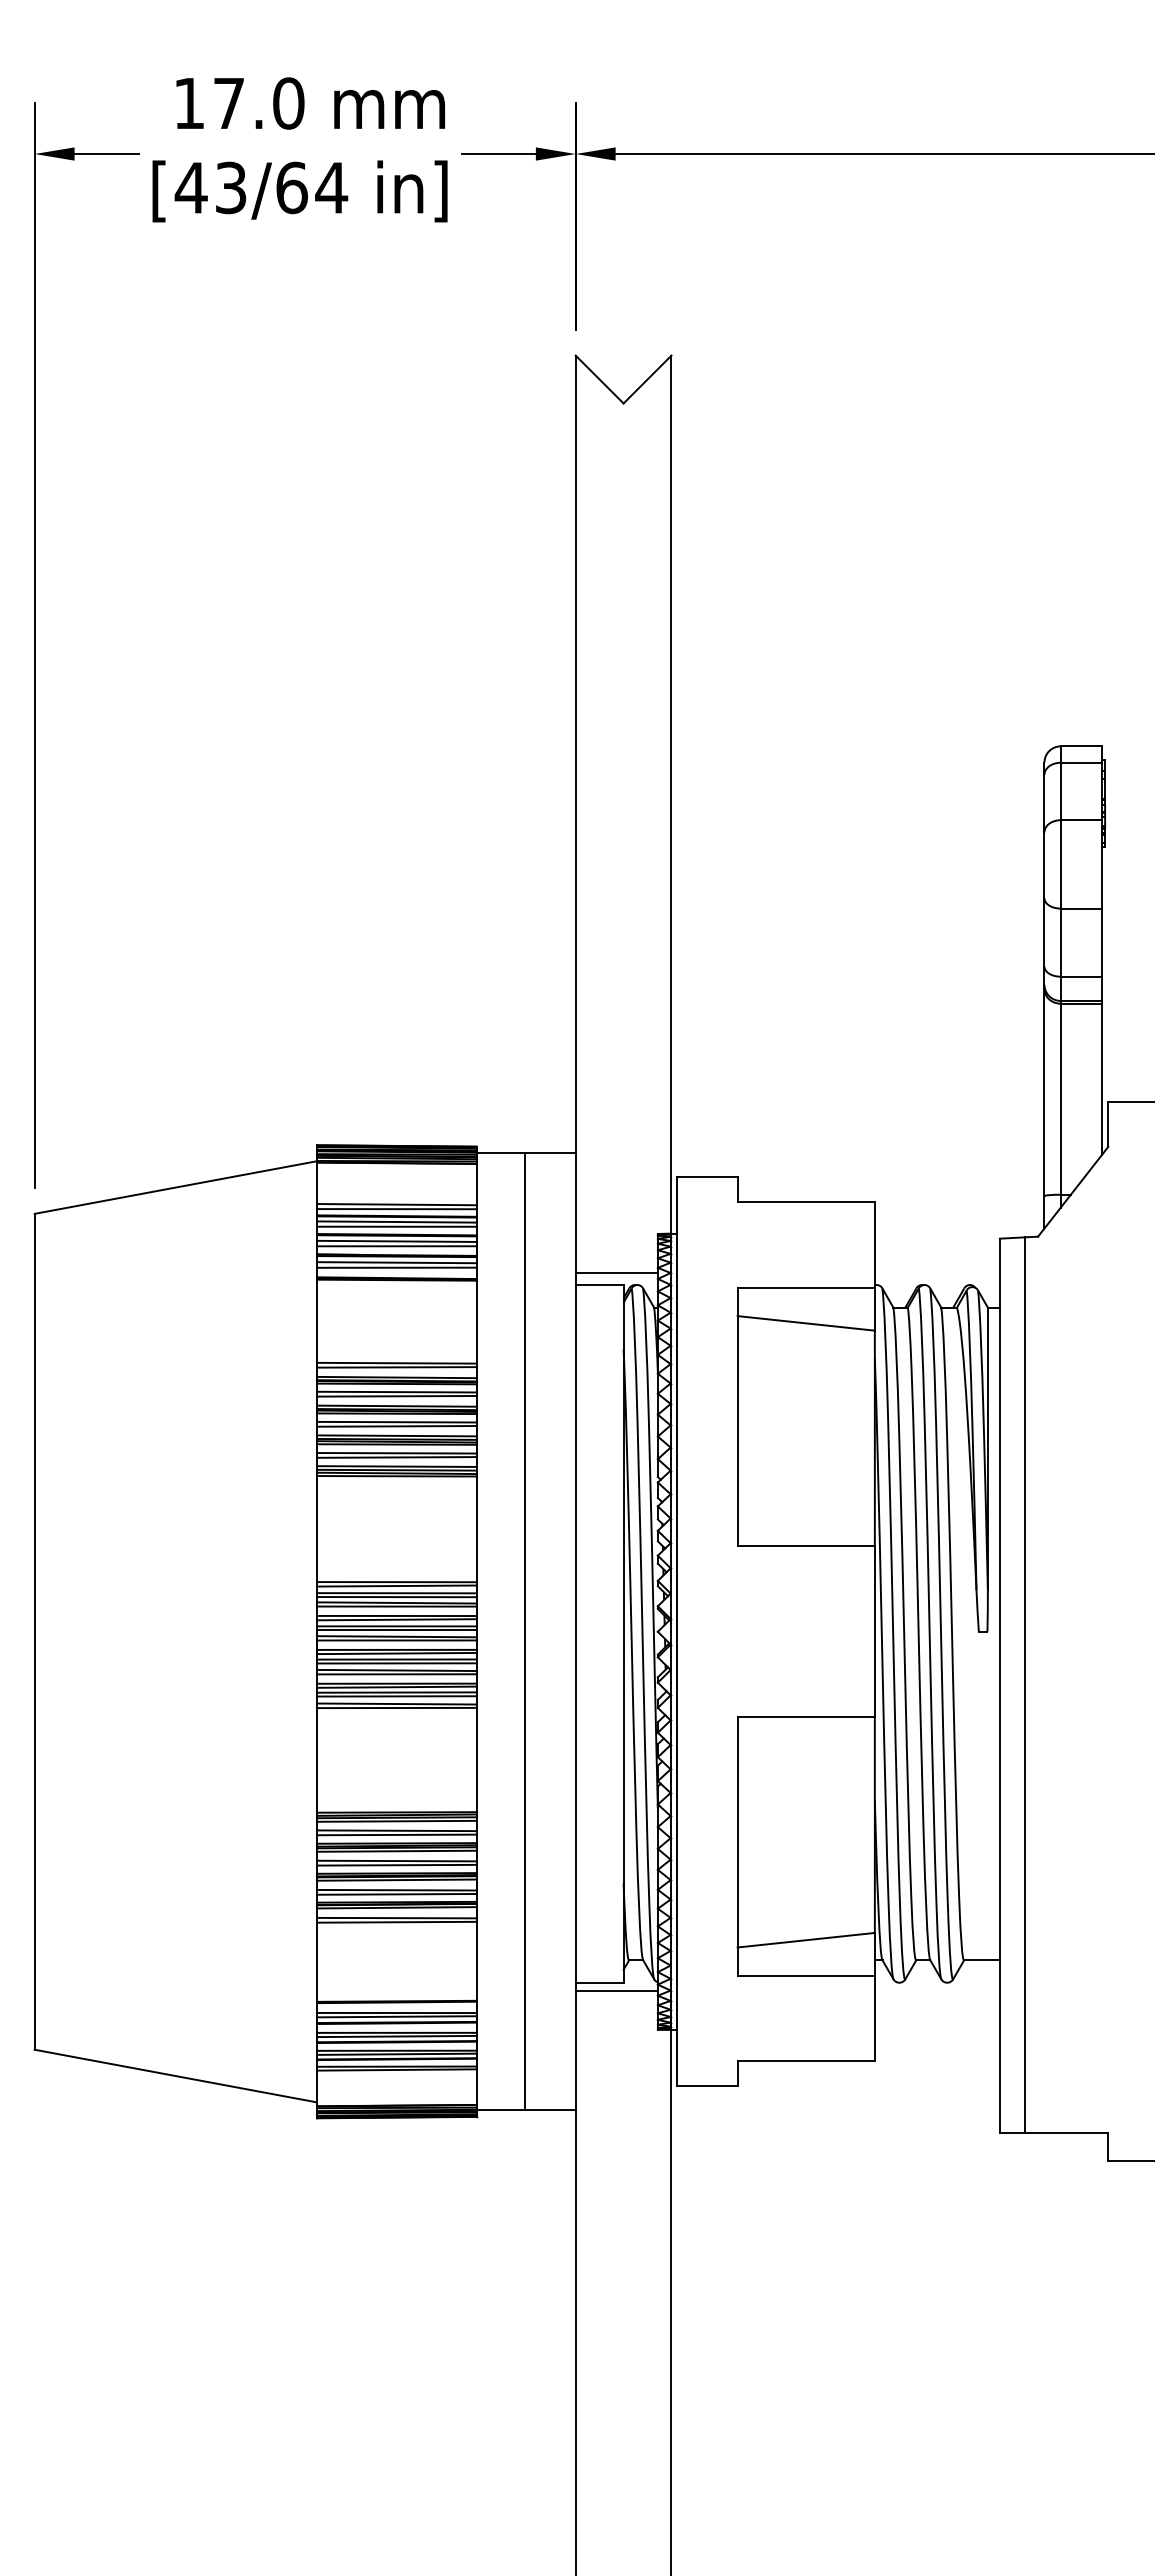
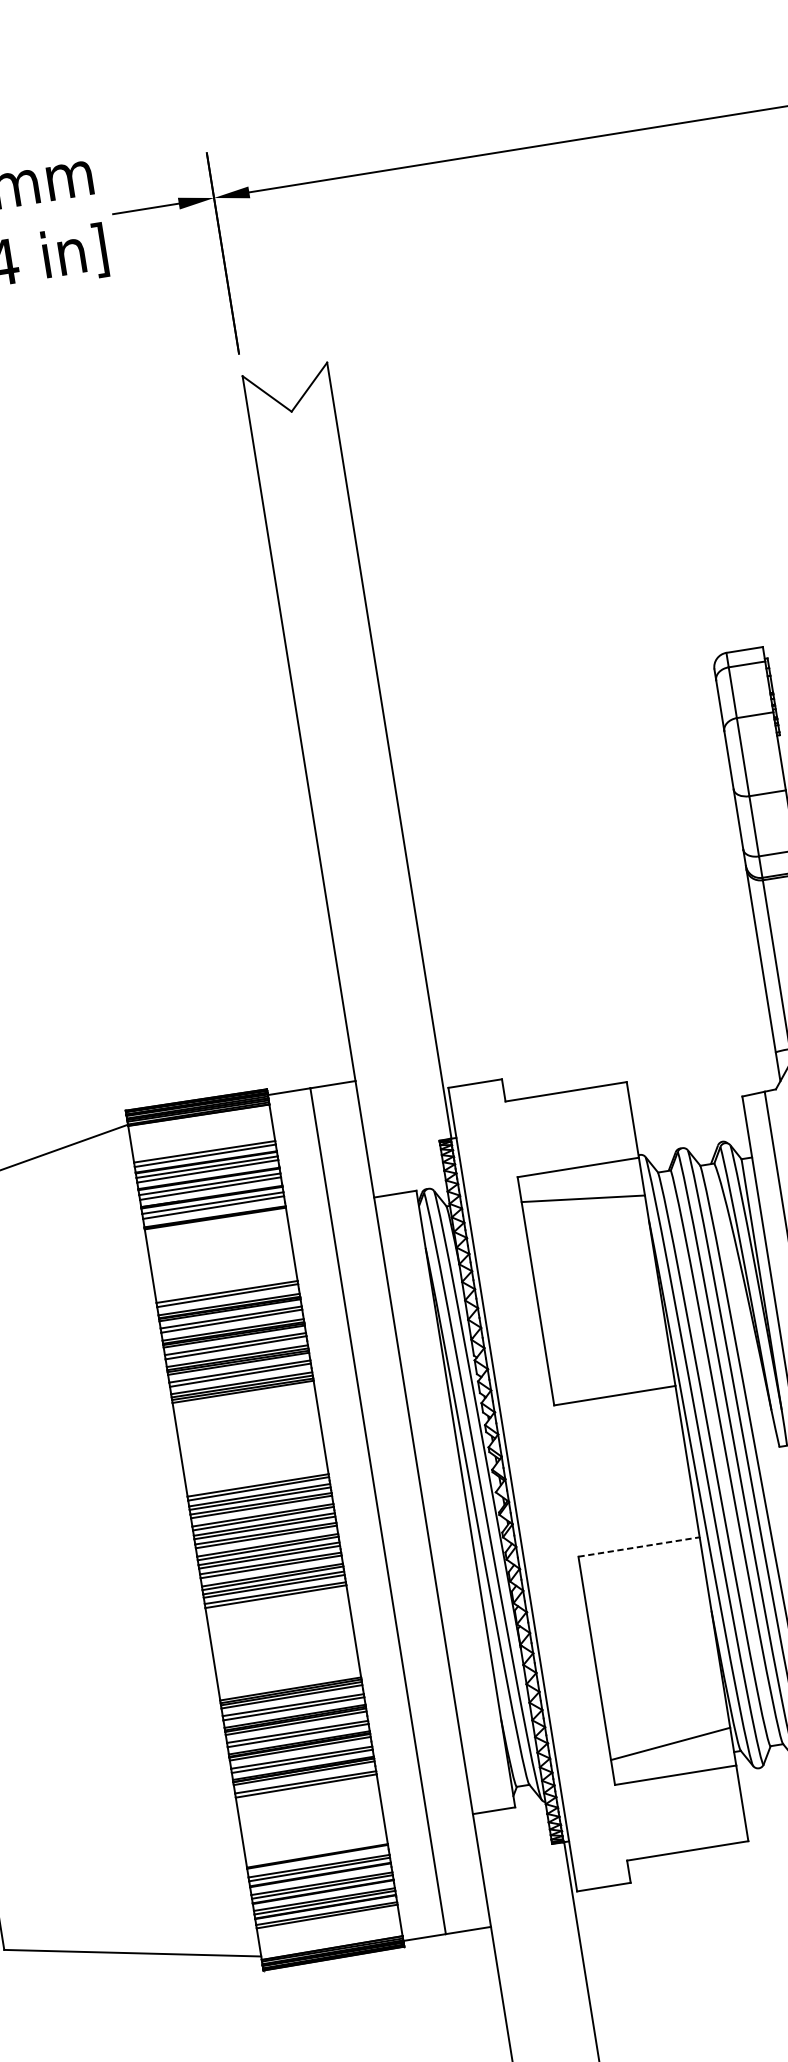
line: (616, 1272) -> (408, 1180), removed
line: (806, 1717) -> (639, 1547), solid -> dashed
line: (616, 1990) -> (510, 1815), removed

